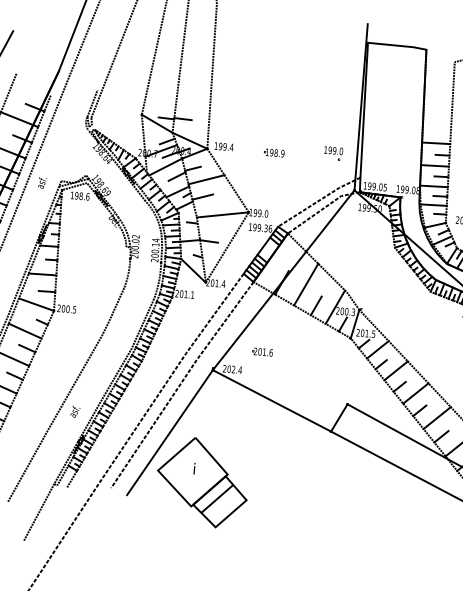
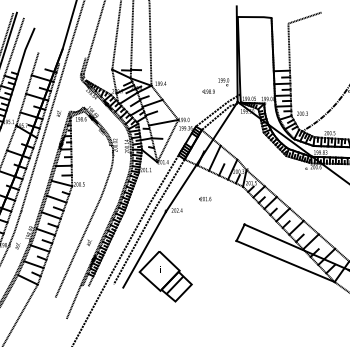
part: (273, 152) -> (208, 91), moved
part: (262, 352) -> (205, 199), moved
line: (270, 399) -> (200, 225), removed

